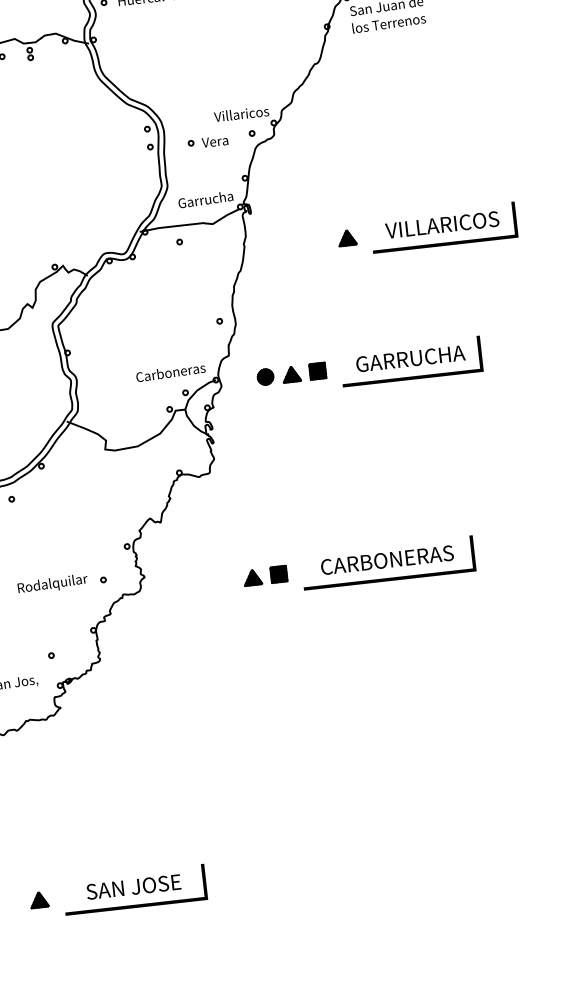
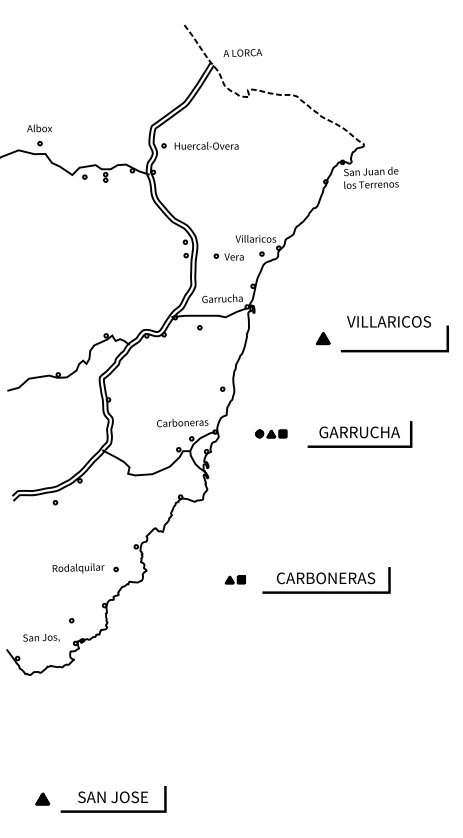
text: (442, 224) -> (389, 321), moved
part: (292, 373) -> (271, 433), size x0.6
part: (265, 575) -> (235, 579), size x0.6

